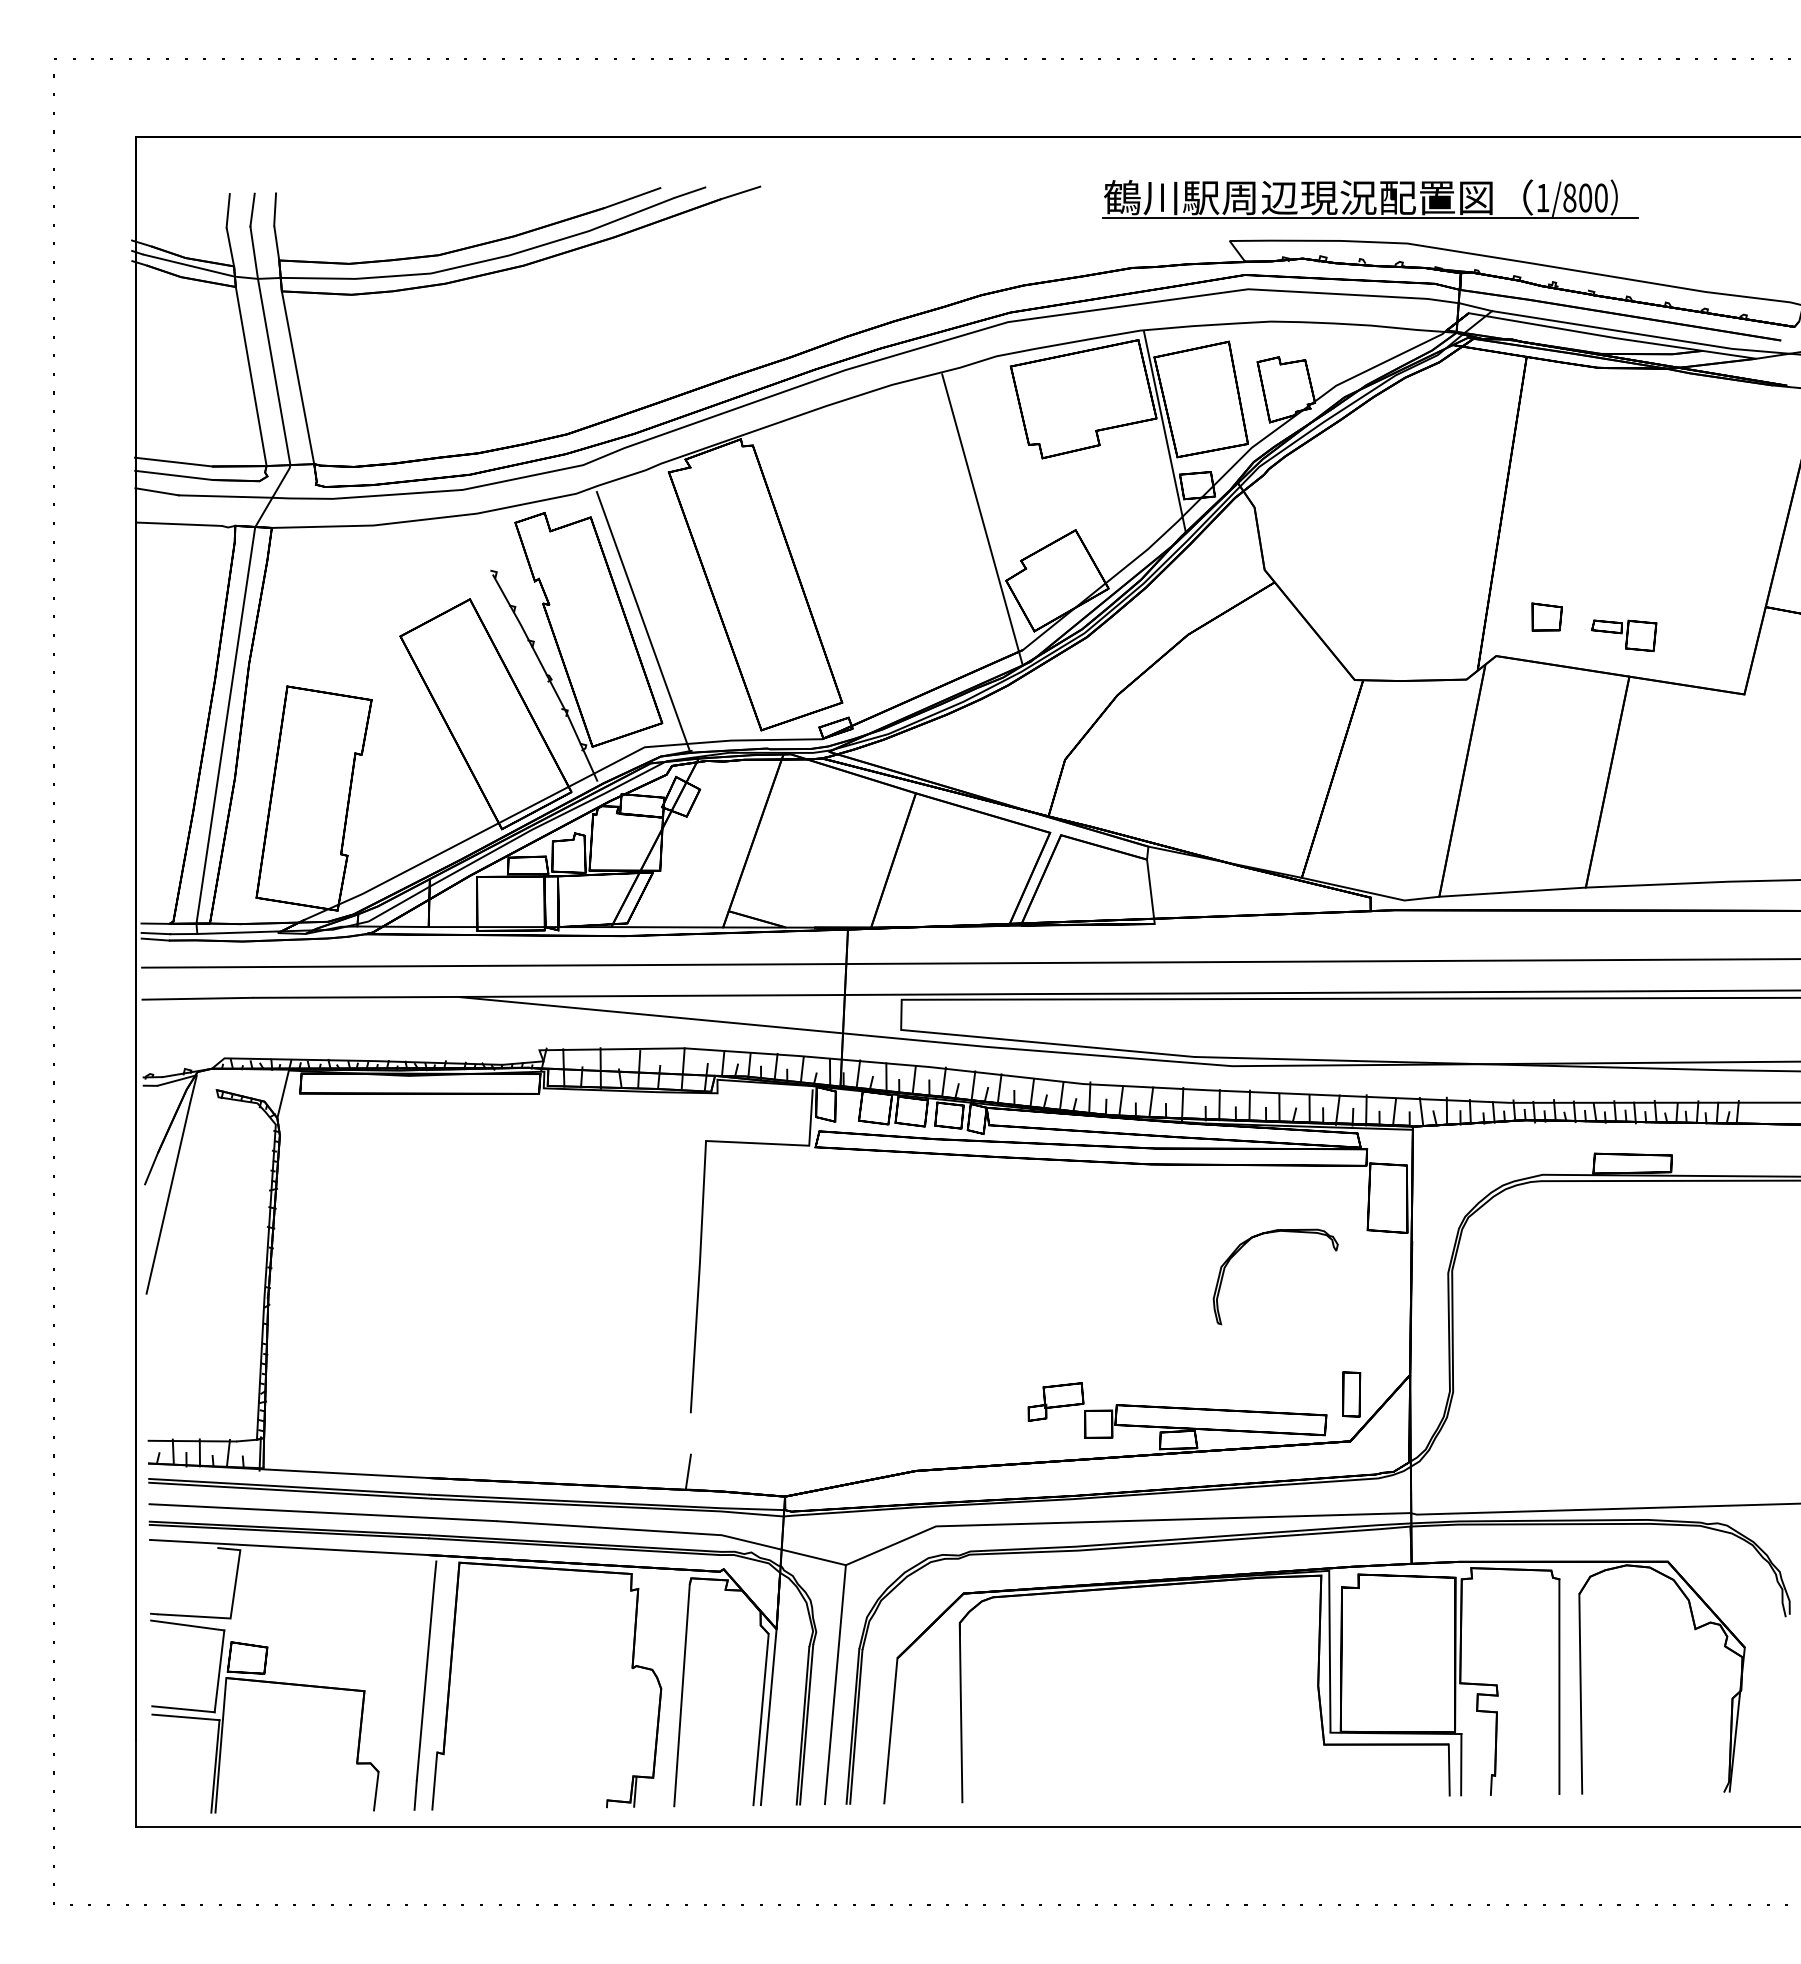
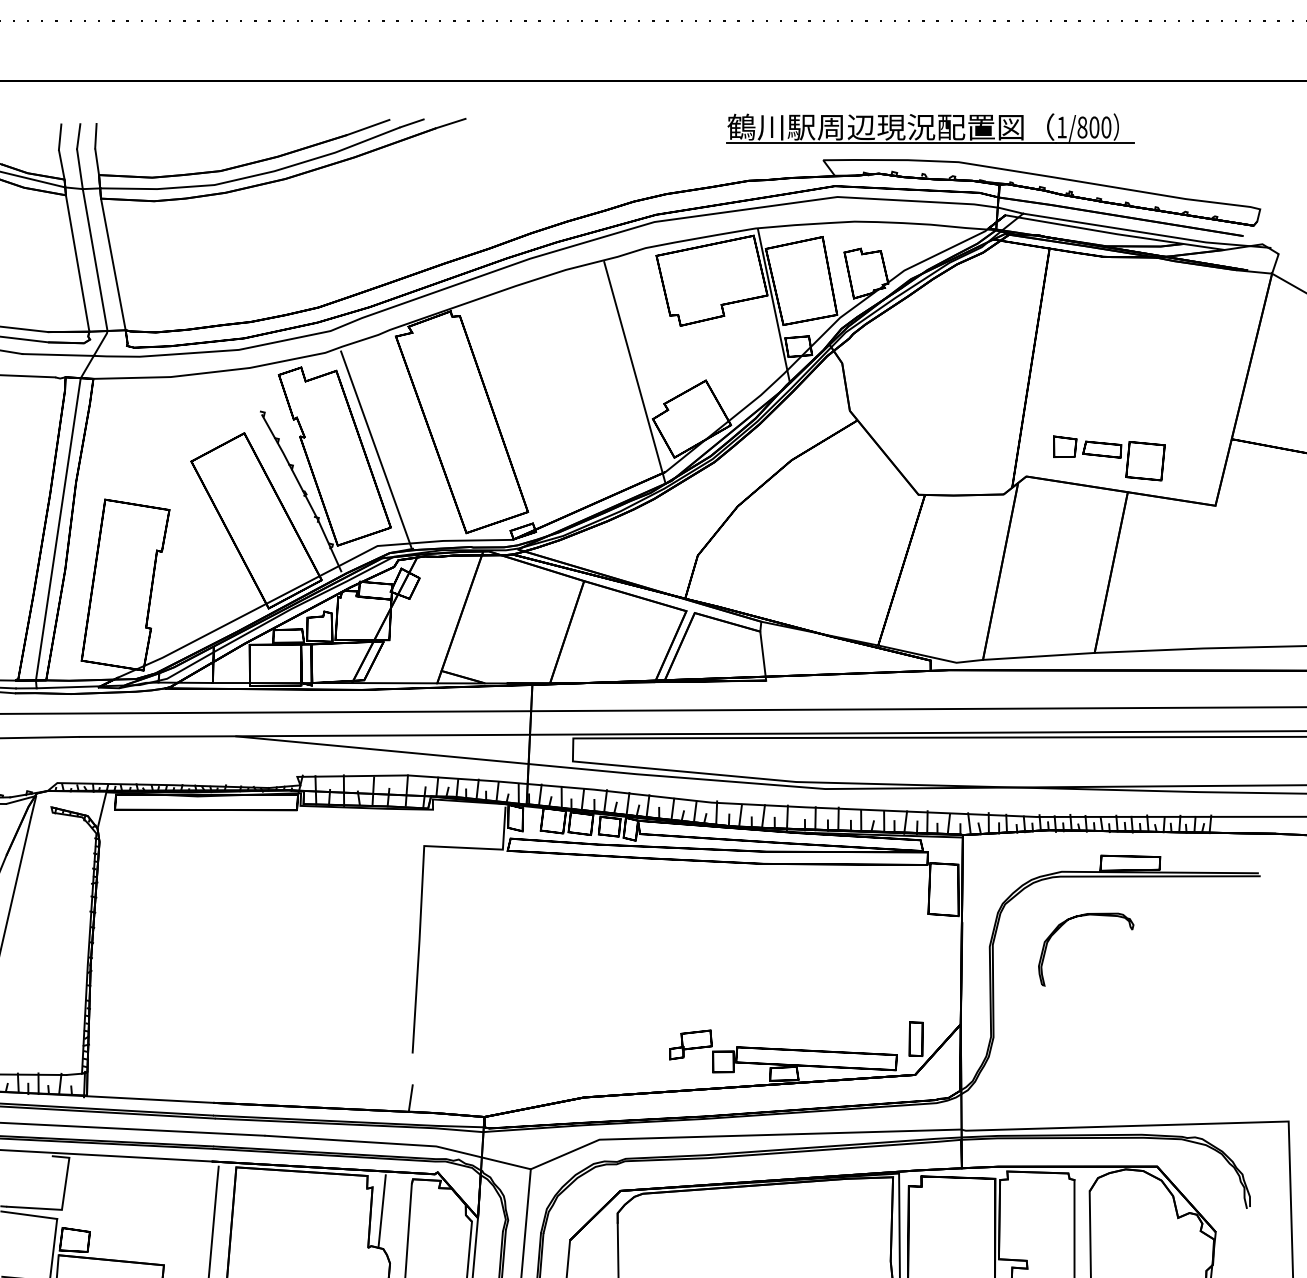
part: (1623, 635) -> (1123, 460), size x1.67
part: (1271, 1233) -> (1082, 916), moved
line: (650, 1620) -> (381, 1211), added

